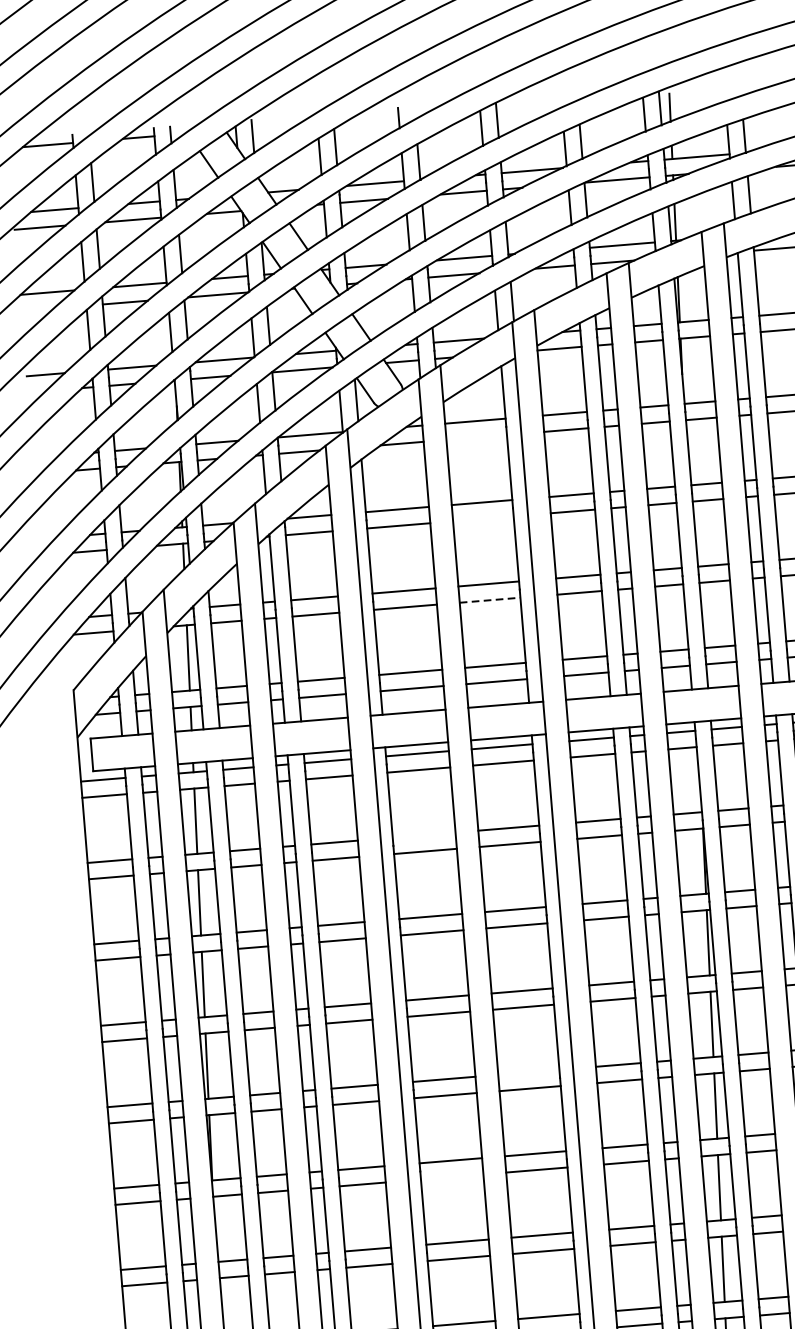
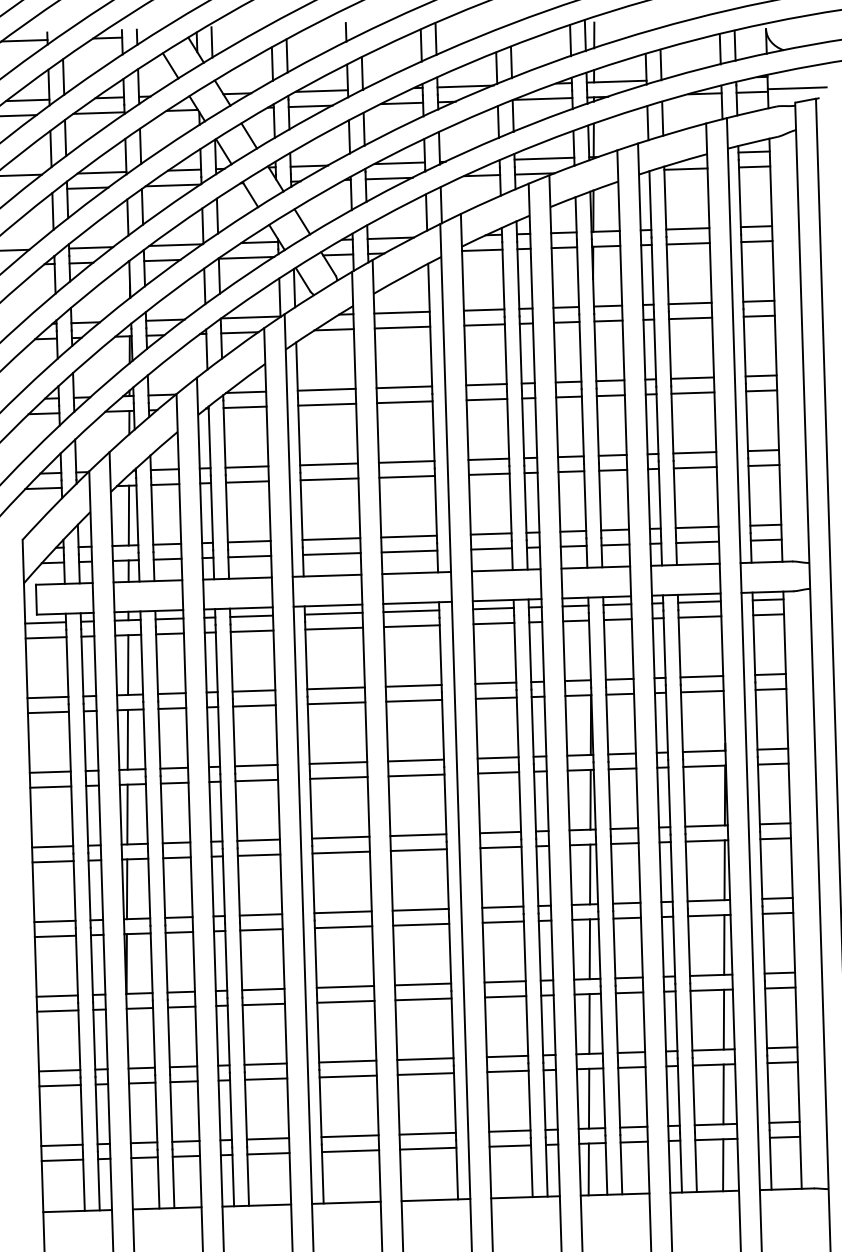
line: (476, 437) -> (402, 327), added
line: (483, 519) -> (404, 402), added
line: (490, 599) -> (407, 476), dashed -> solid
line: (423, 835) -> (335, 688), added
line: (528, 1072) -> (420, 909), added
line: (451, 1176) -> (345, 1001), added

